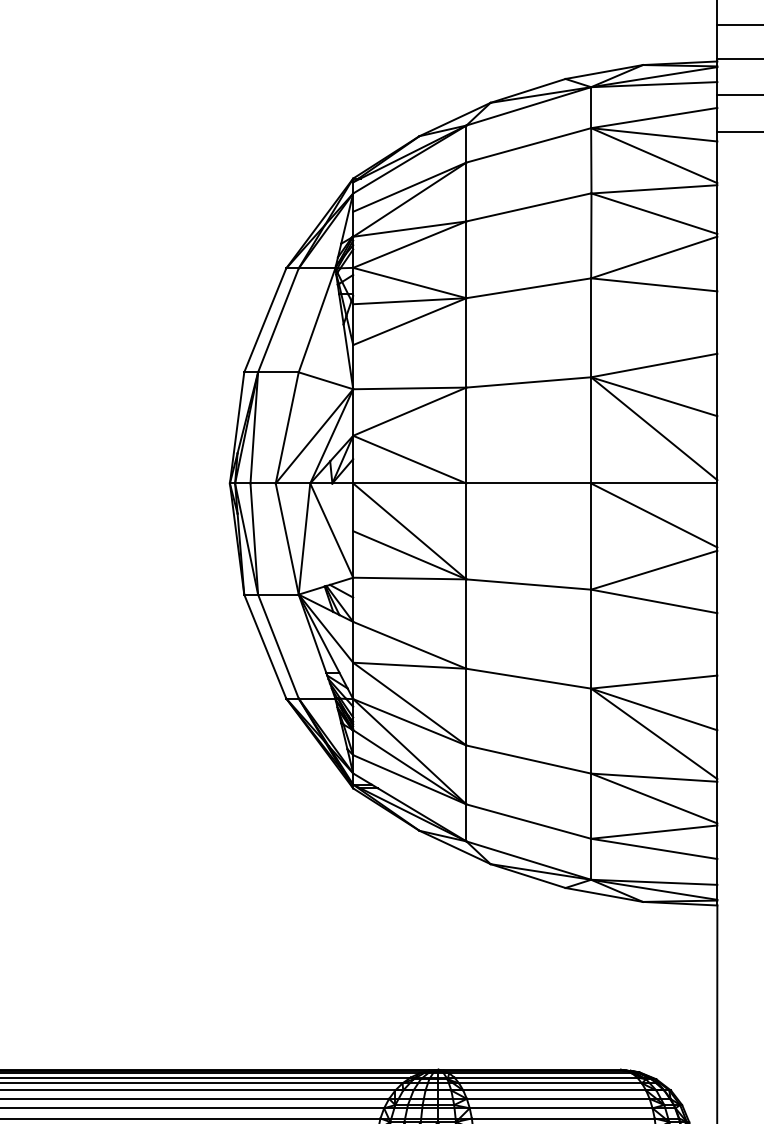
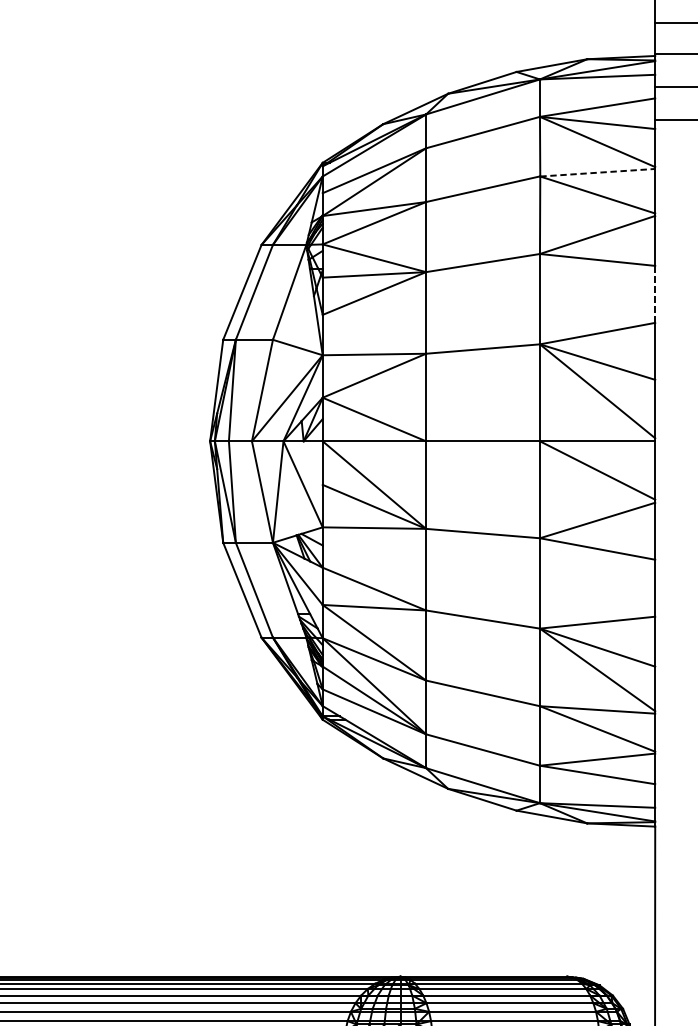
line: (654, 189) -> (597, 172), solid -> dashed
line: (717, 322) -> (655, 294), solid -> dashed

